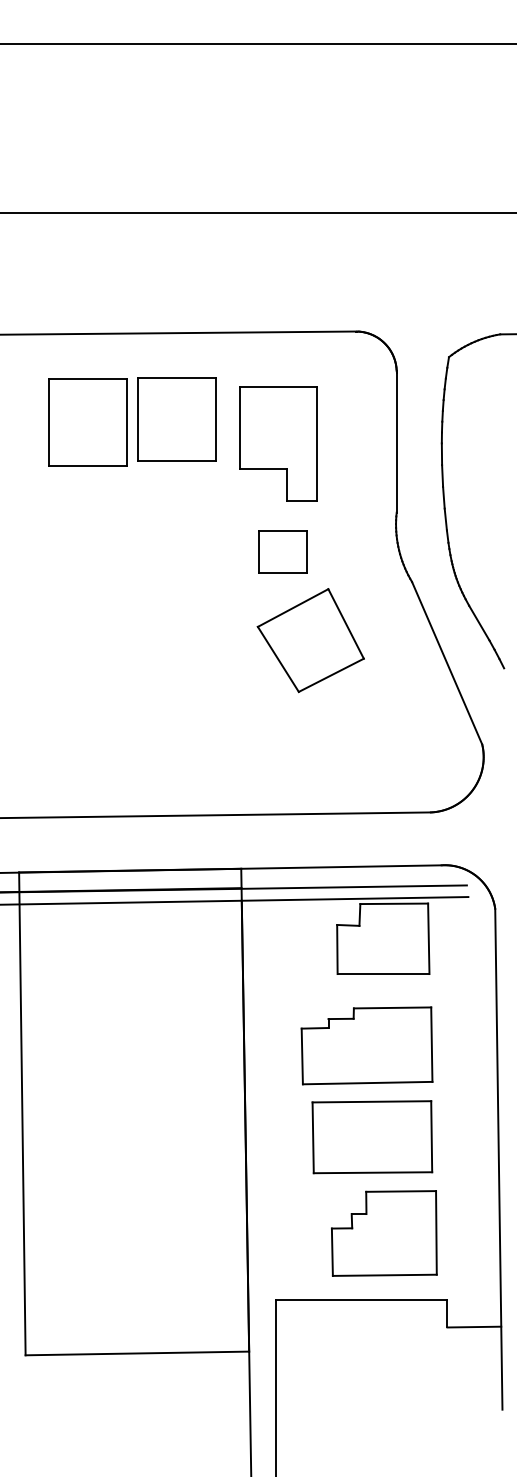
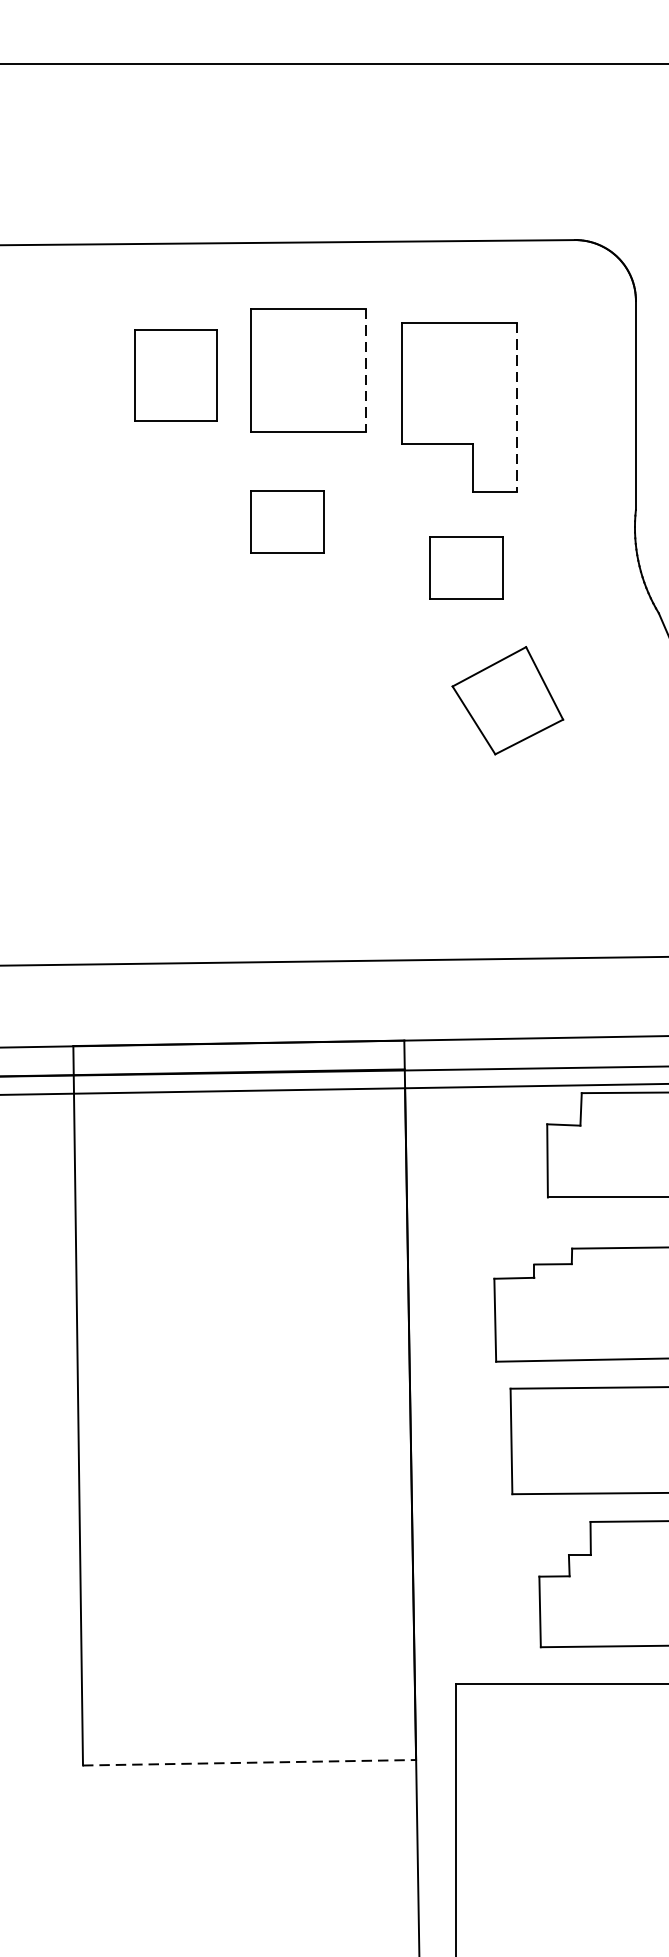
line: (215, 419) -> (365, 371), solid -> dashed
part: (87, 422) -> (175, 375), size x0.7
line: (316, 443) -> (516, 406), solid -> dashed
part: (162, 520) -> (286, 521), added
part: (310, 640) -> (507, 700), size x0.7
line: (137, 1353) -> (249, 1762), solid -> dashed

